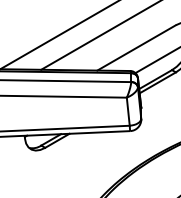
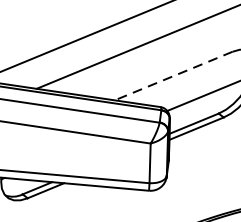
line: (136, 48) -> (173, 76), solid -> dashed

